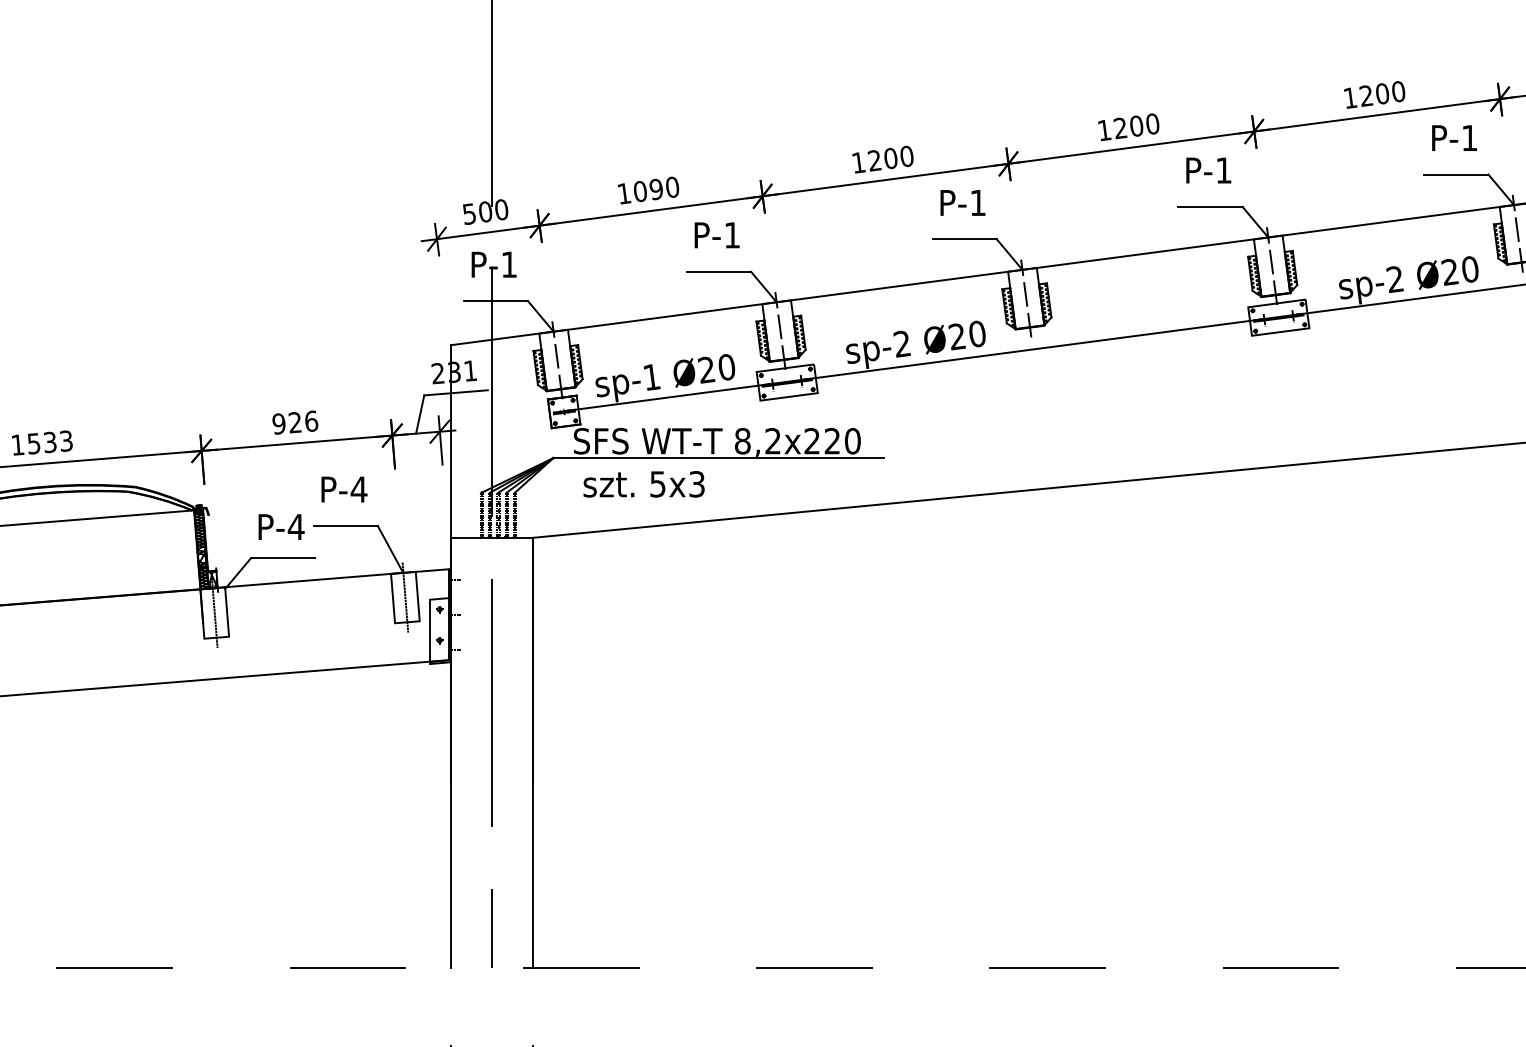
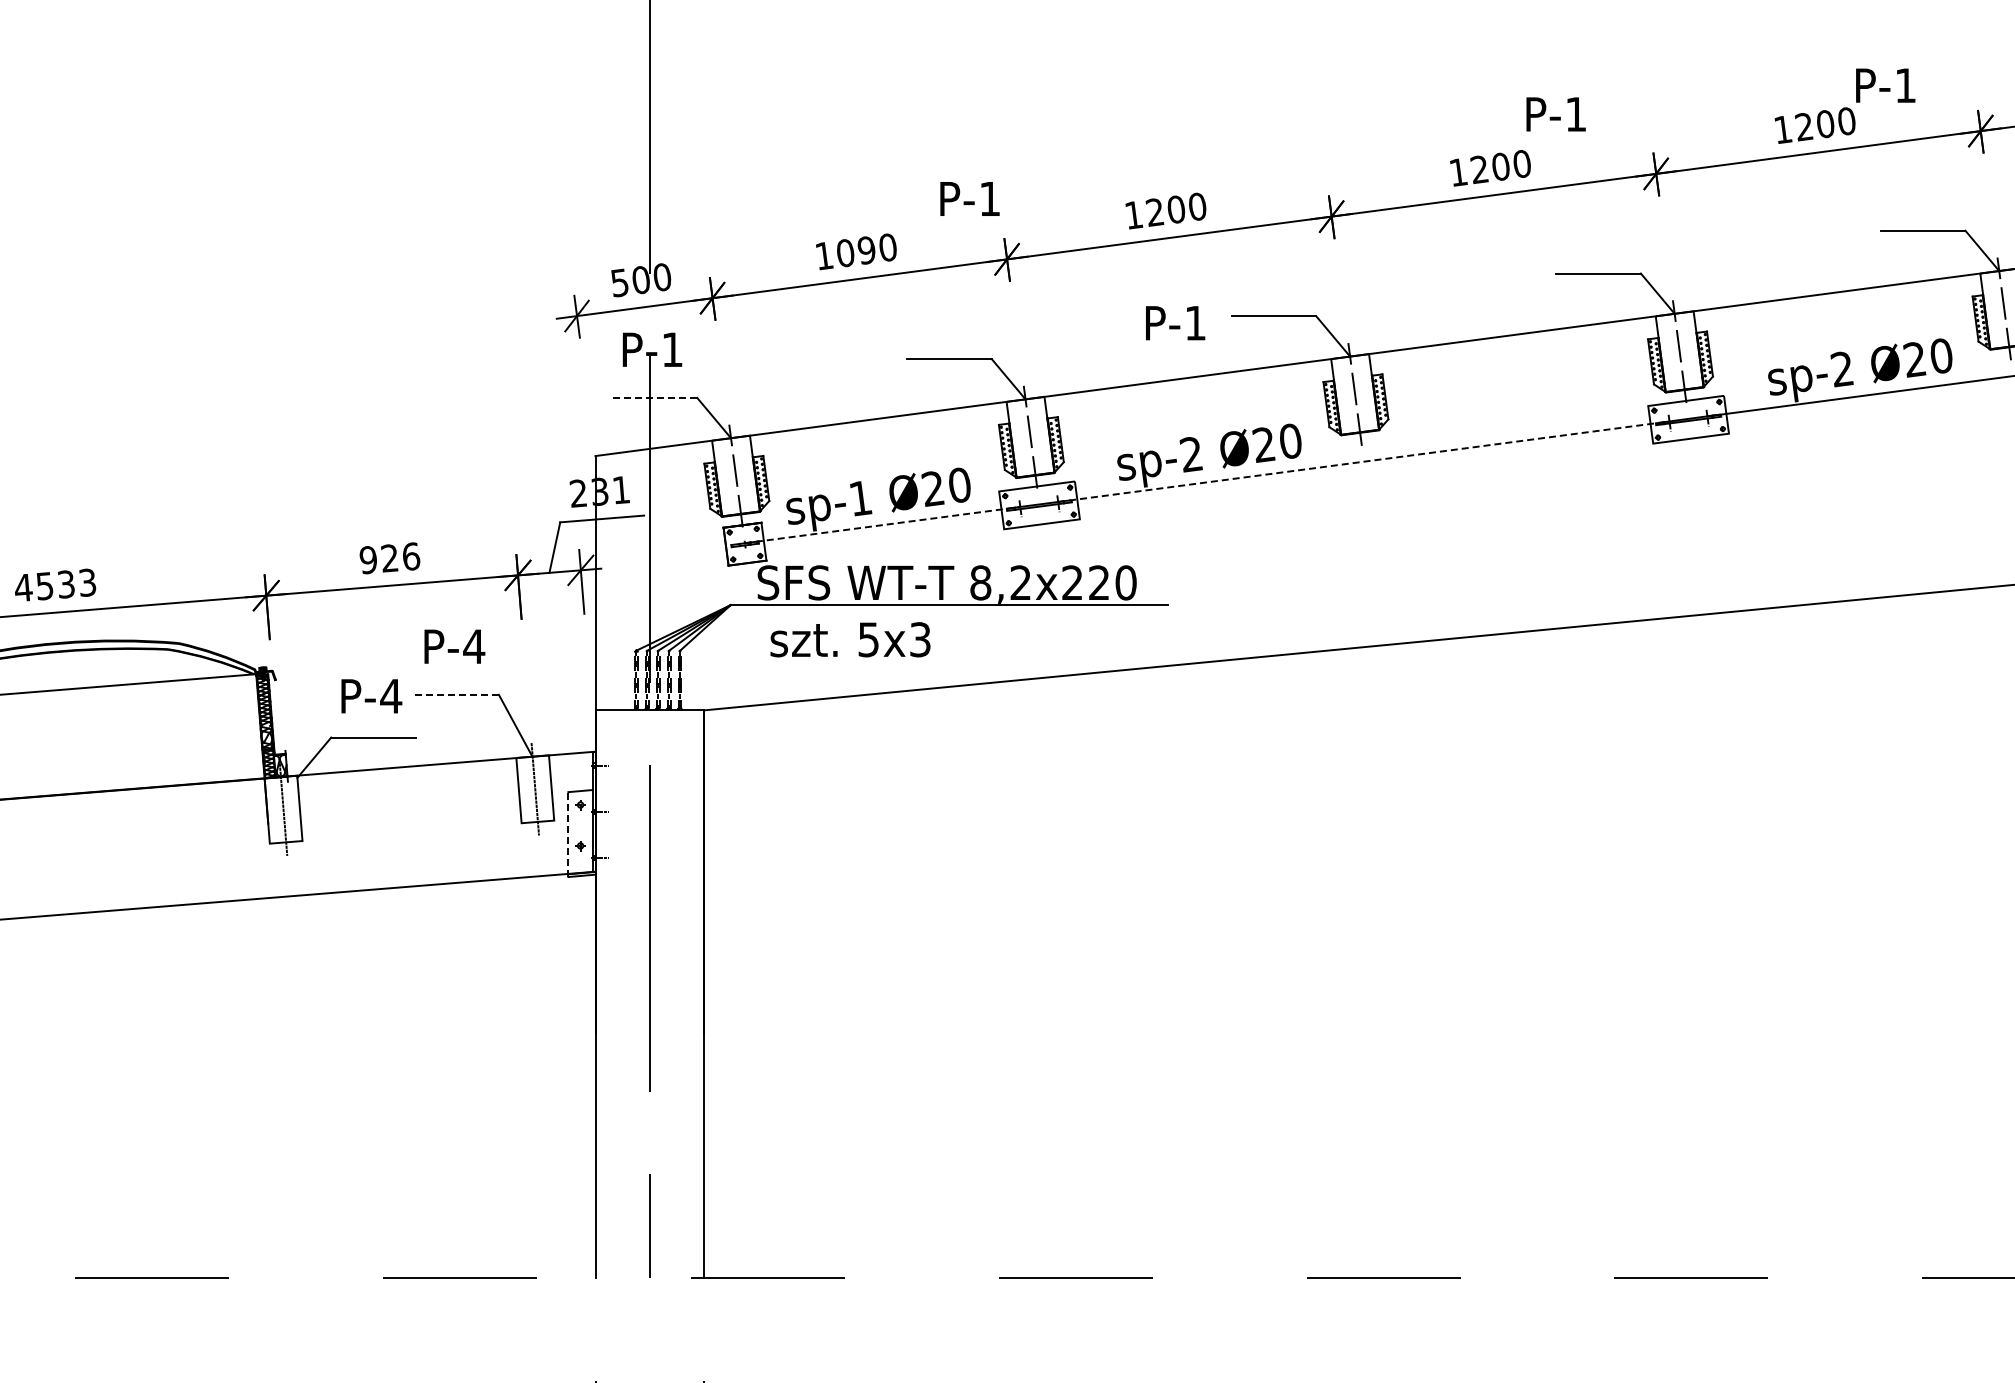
text: (1454, 138) -> (1885, 85), moved
text: (1208, 170) -> (1555, 114), moved
text: (962, 203) -> (1175, 323), moved
text: (716, 234) -> (969, 198), moved
line: (495, 300) -> (654, 397), solid -> dashed
line: (1033, 349) -> (1364, 461), solid -> dashed
line: (668, 397) -> (882, 525), solid -> dashed
text: (17, 444) -> (23, 587), 1533 -> 4533
line: (345, 525) -> (456, 694), solid -> dashed
line: (430, 631) -> (568, 834), solid -> dashed

